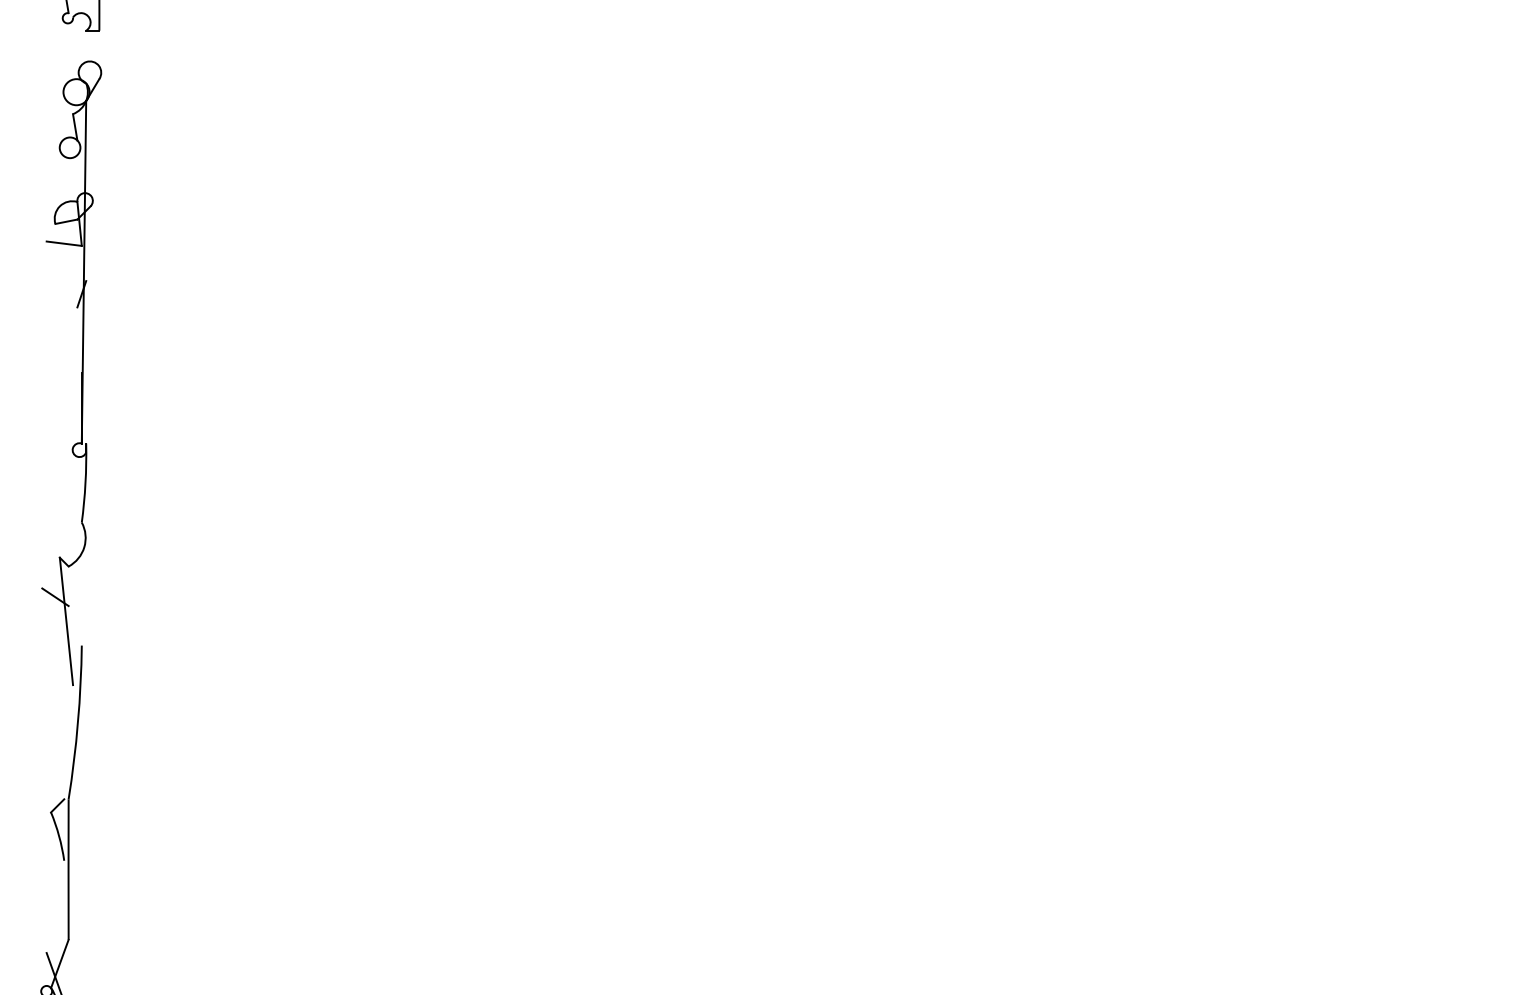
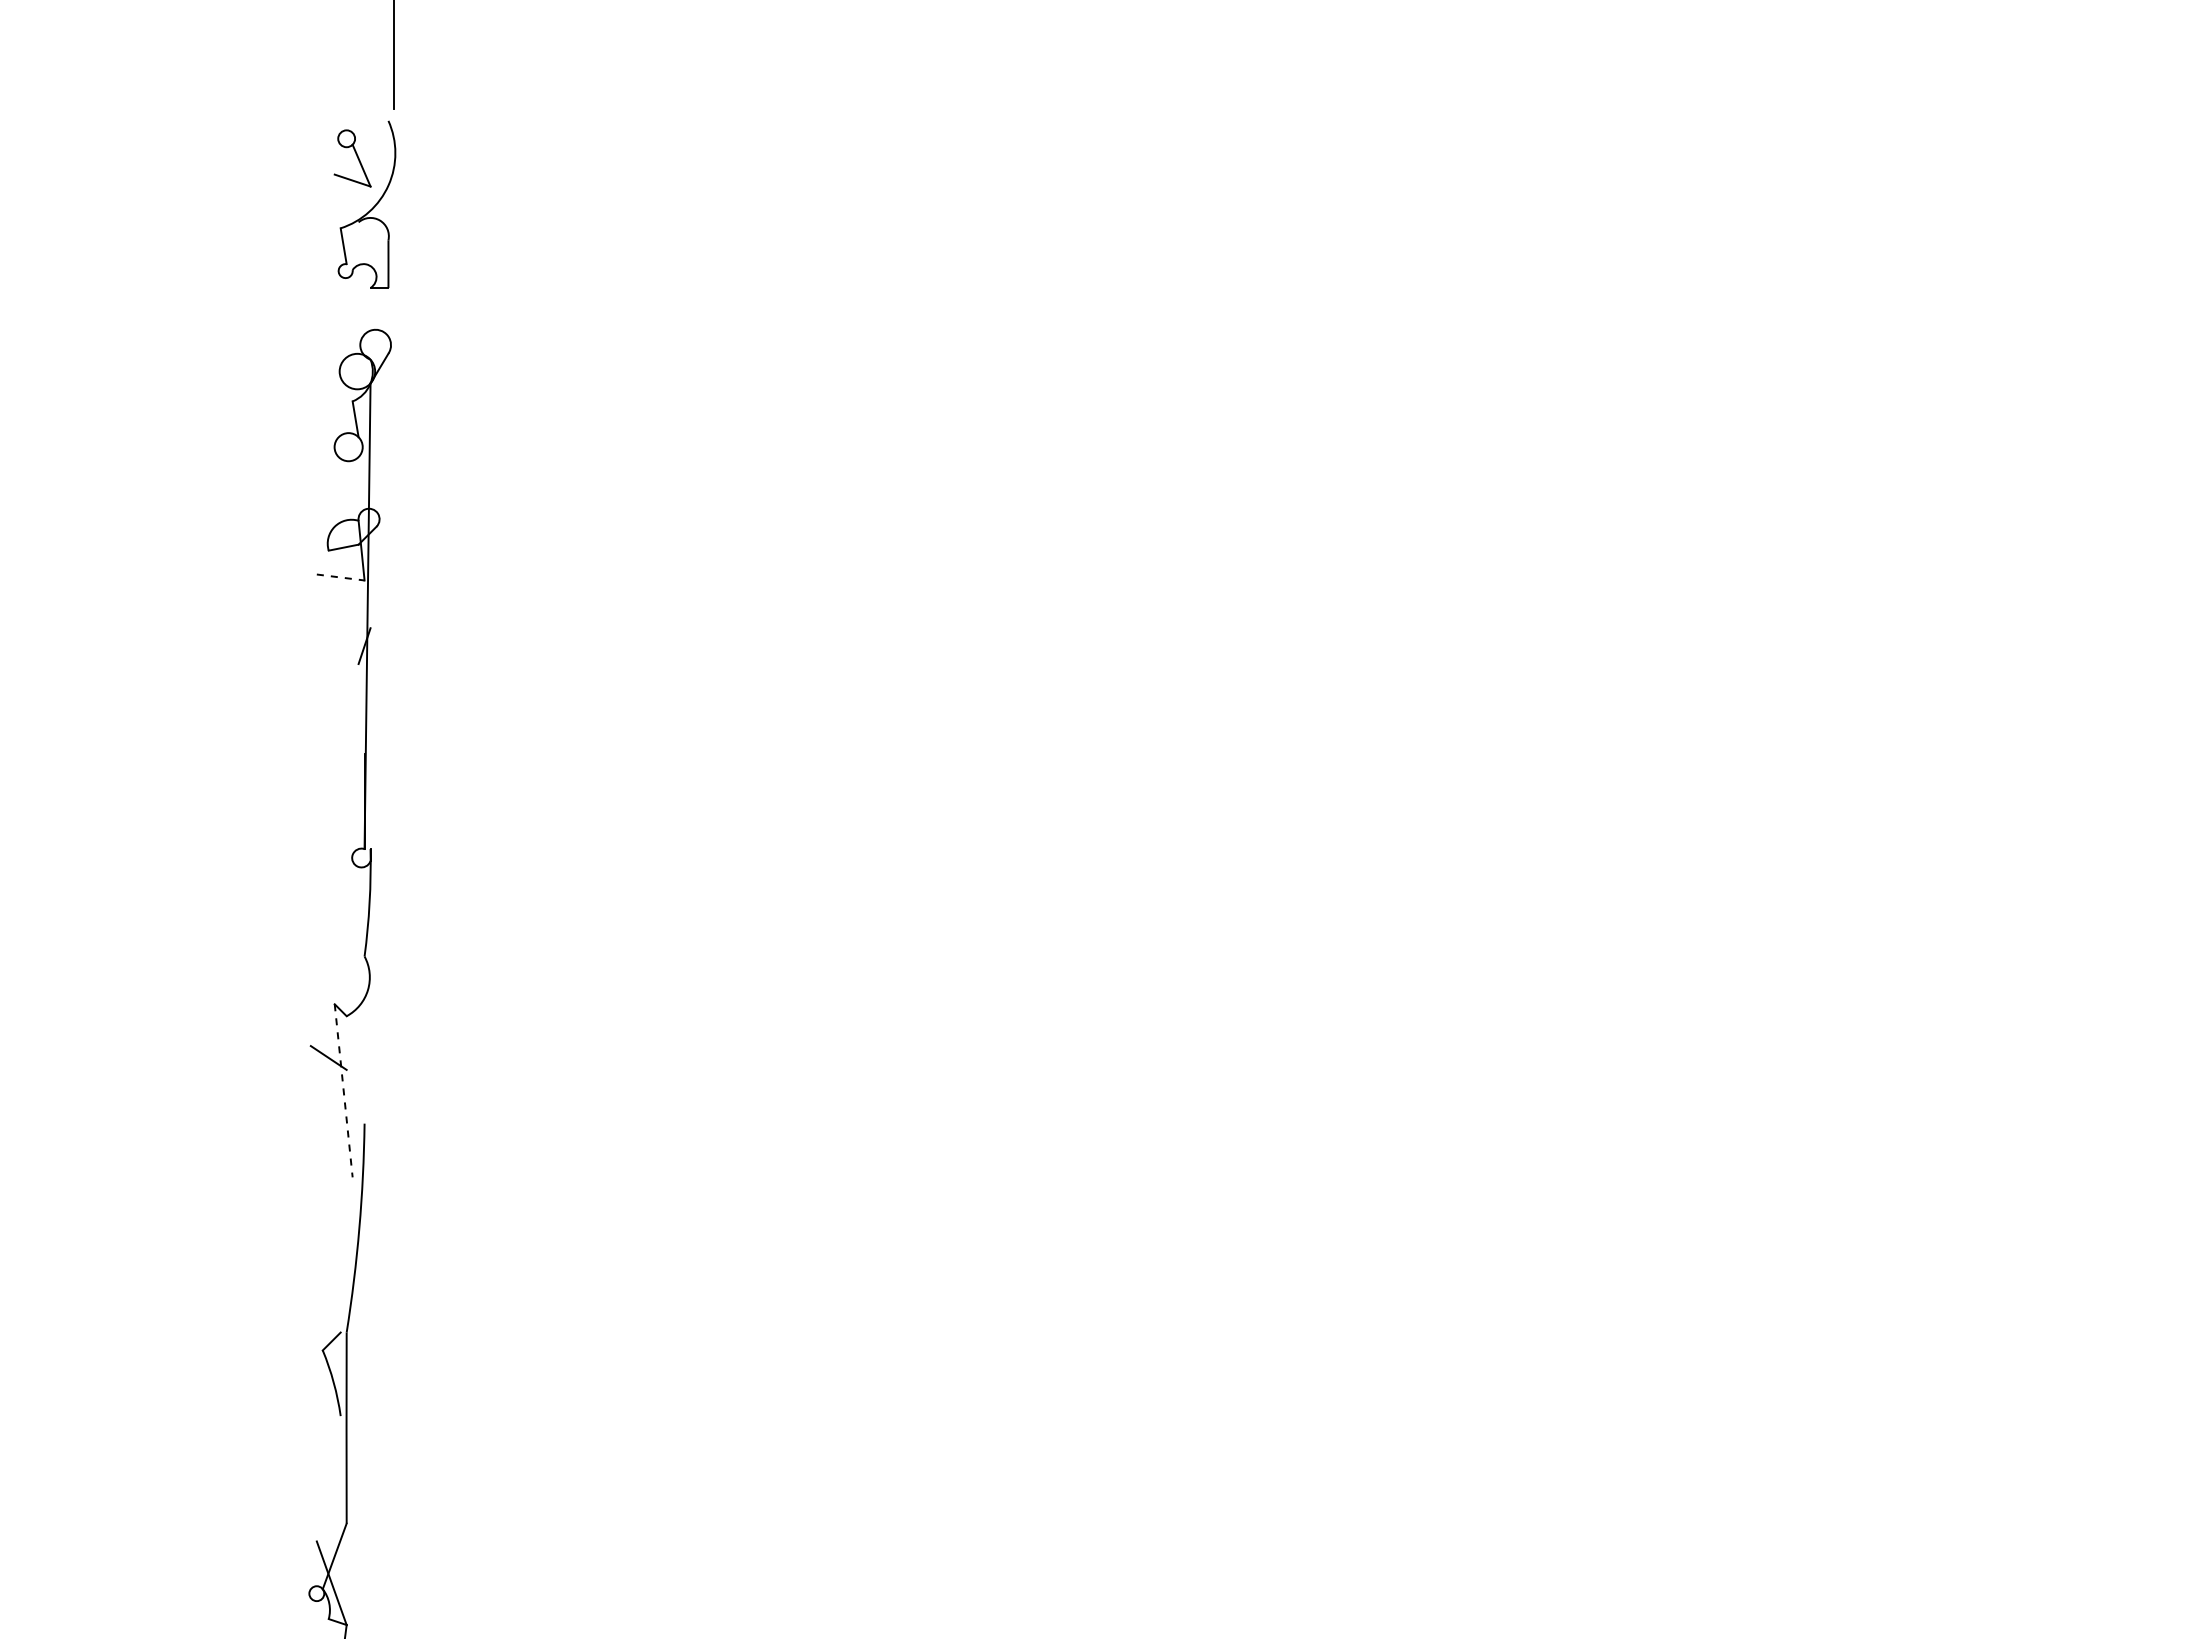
line: (64, 243) -> (341, 577), solid -> dashed
line: (66, 621) -> (343, 1091), solid -> dashed

